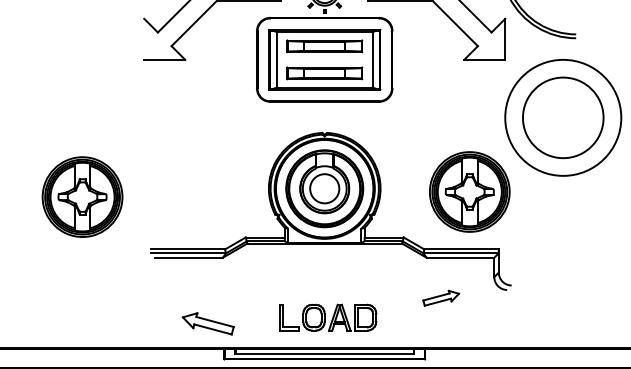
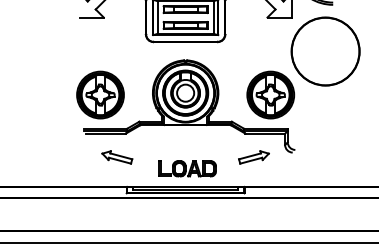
circle: (563, 117) -> (325, 51), size x1.43
part: (82, 196) -> (100, 94), moved
part: (440, 298) -> (253, 157), size x1.43
part: (208, 323) -> (117, 157), moved

